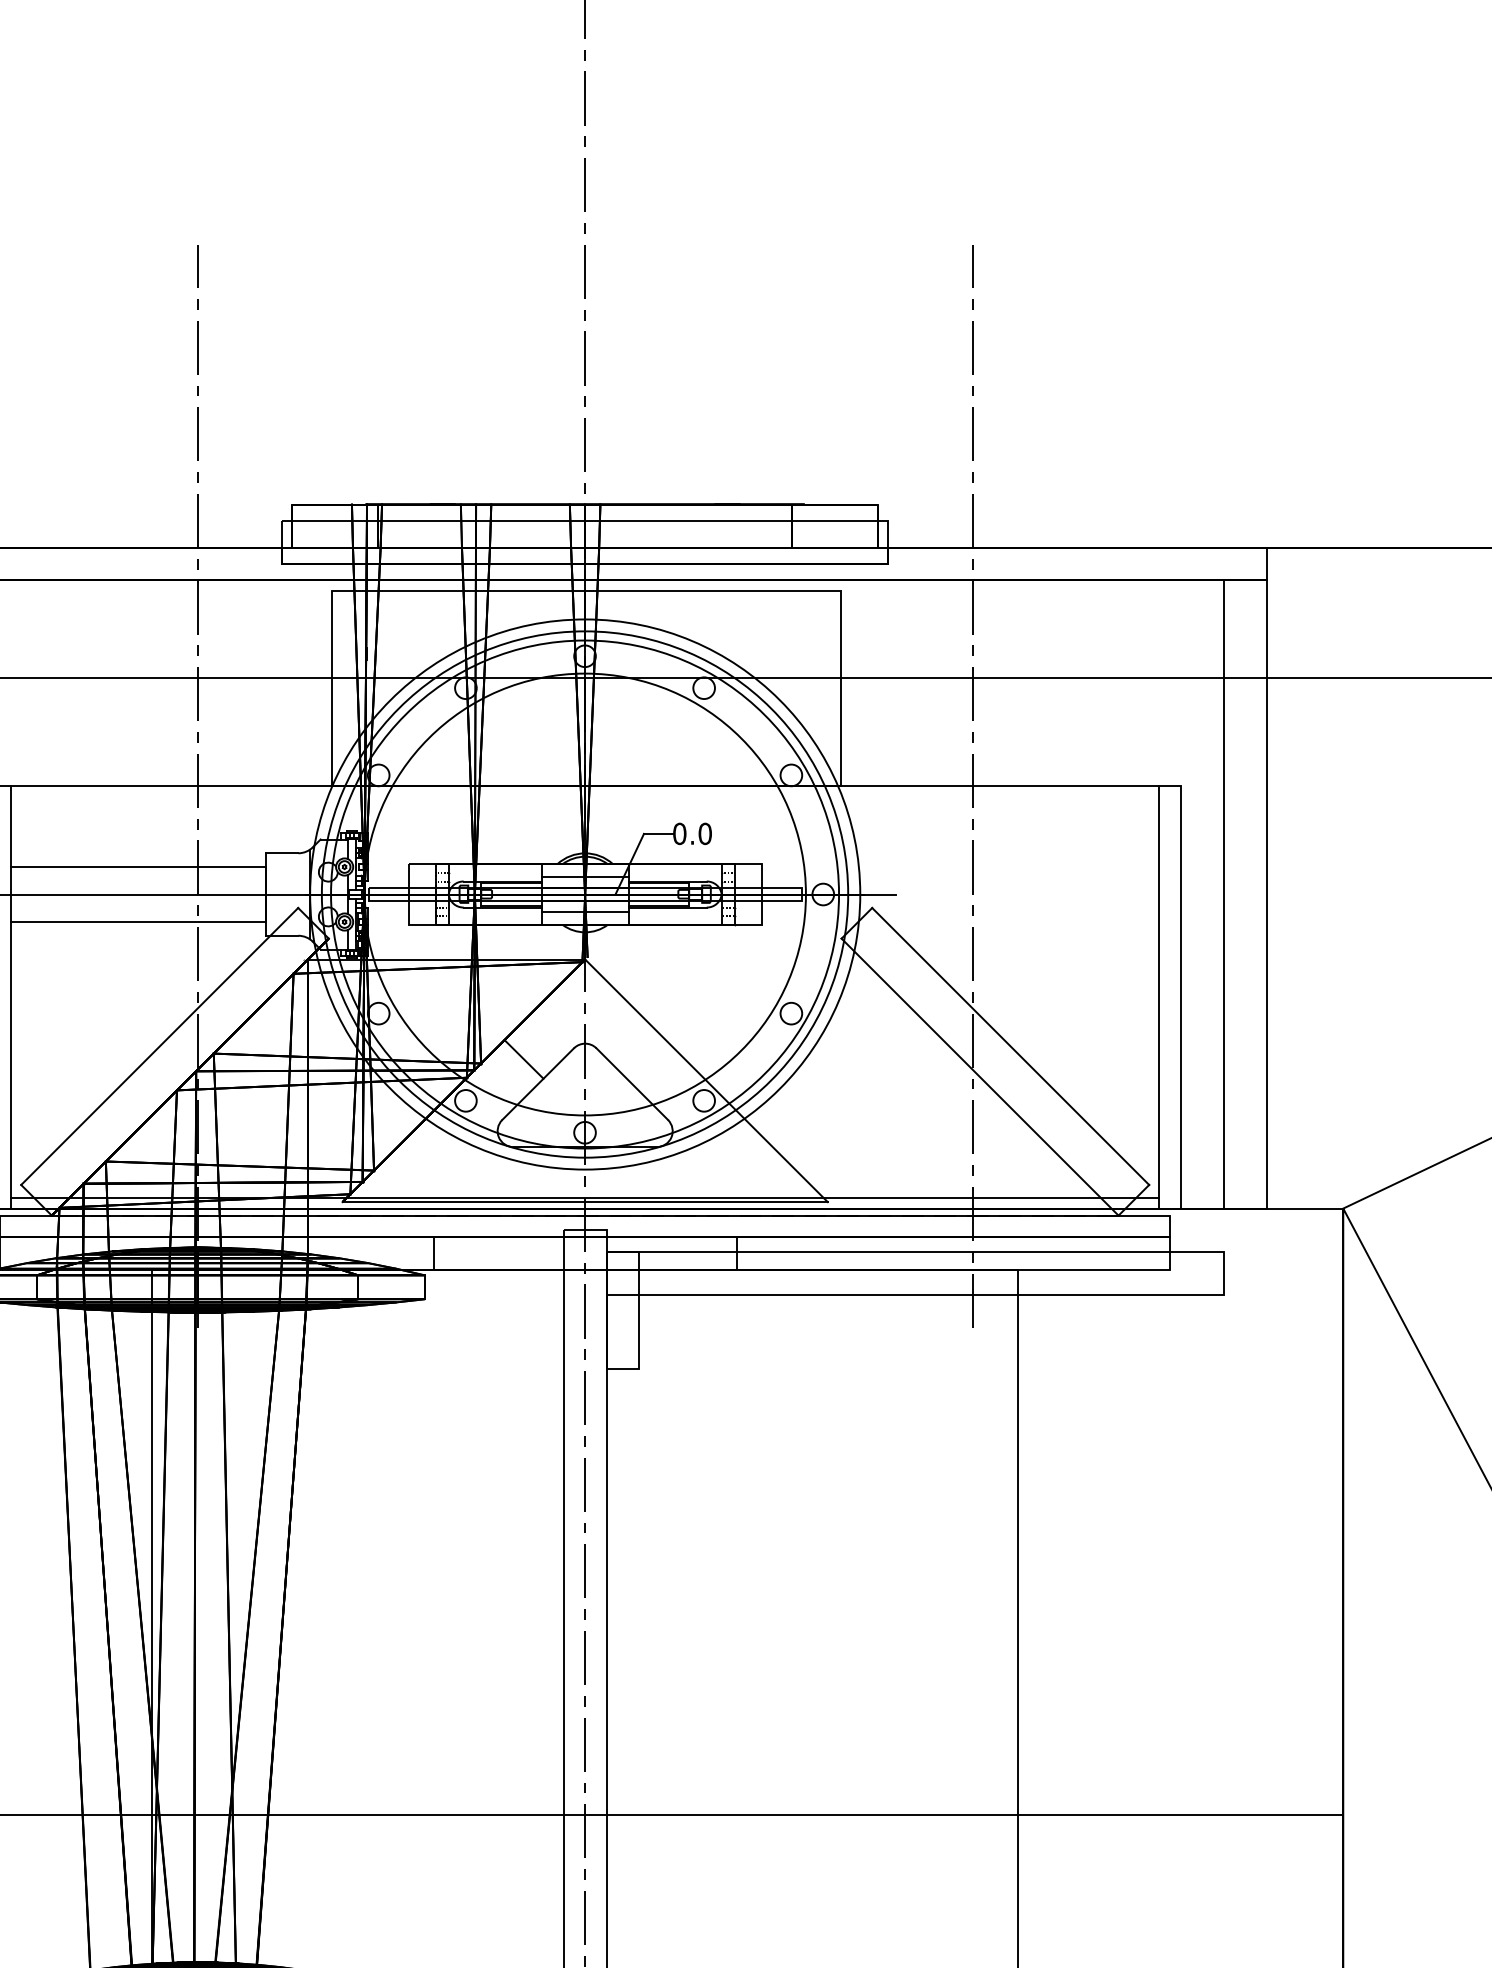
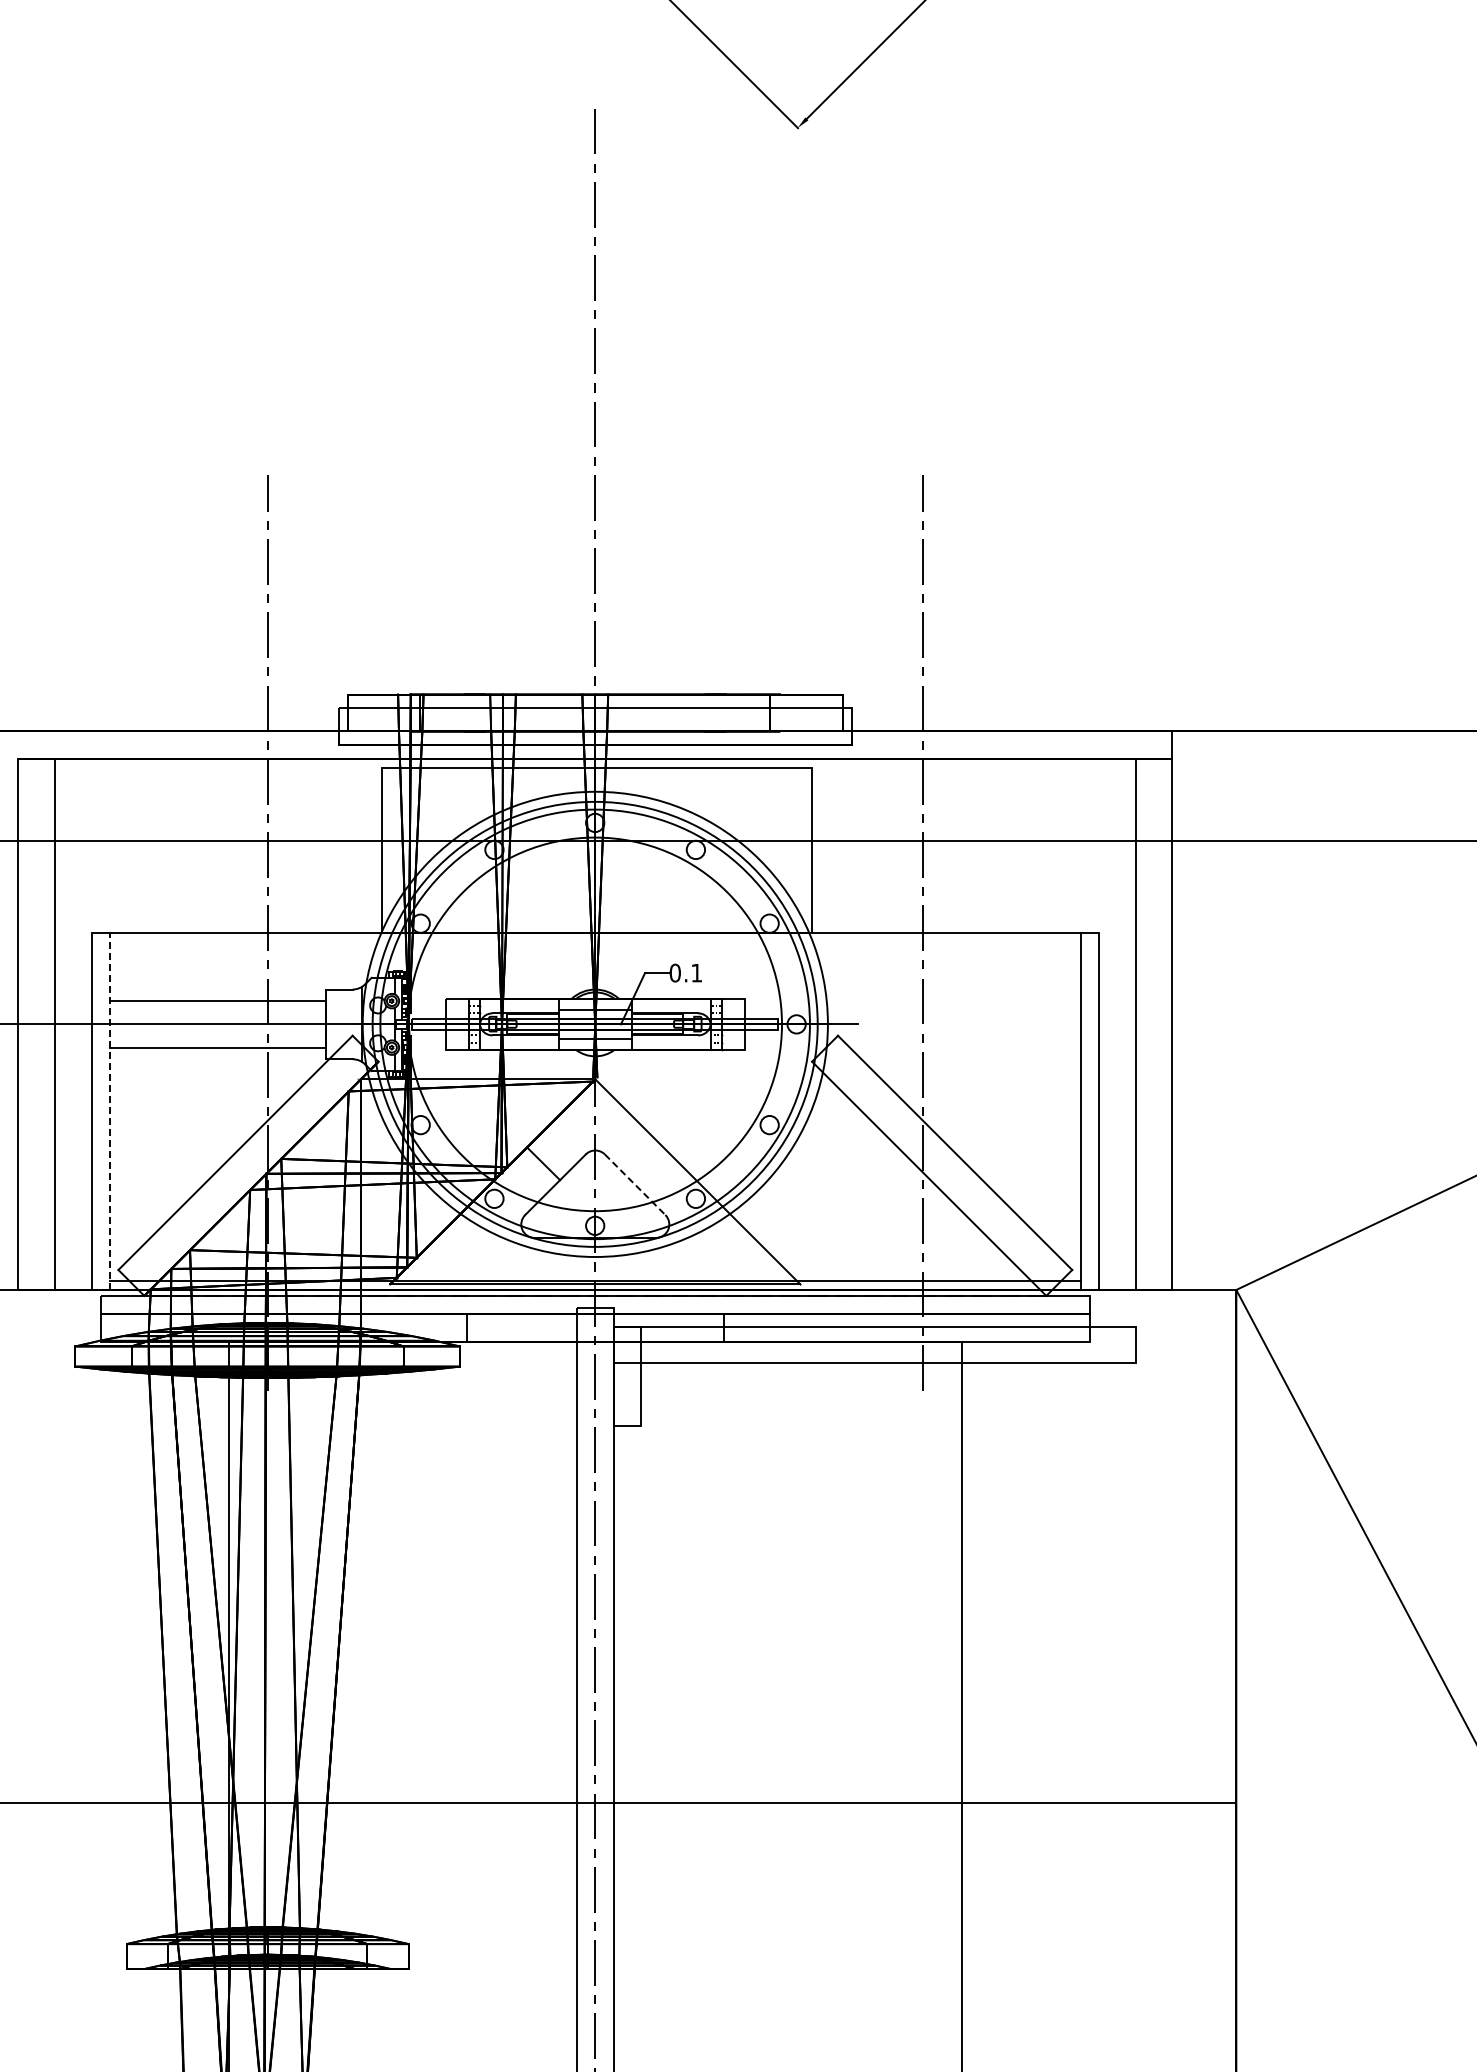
text: (704, 833) -> (696, 972), 0.0 -> 0.1
line: (11, 997) -> (110, 1111), solid -> dashed
line: (632, 1083) -> (635, 1184), solid -> dashed

